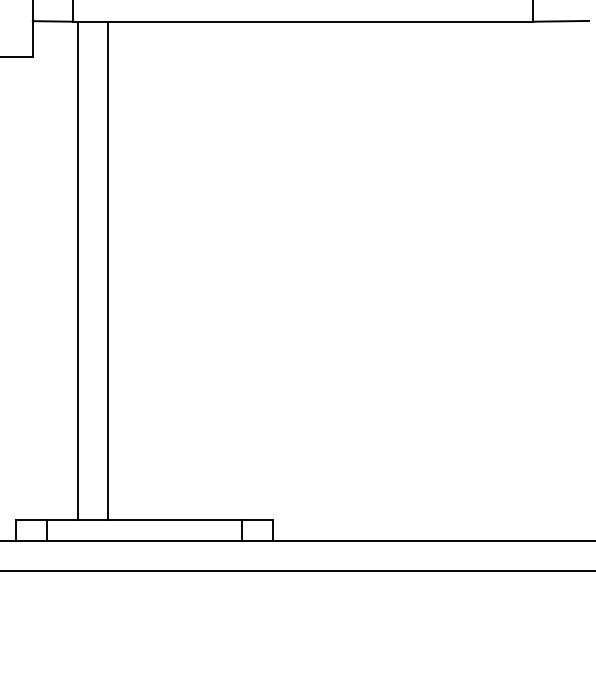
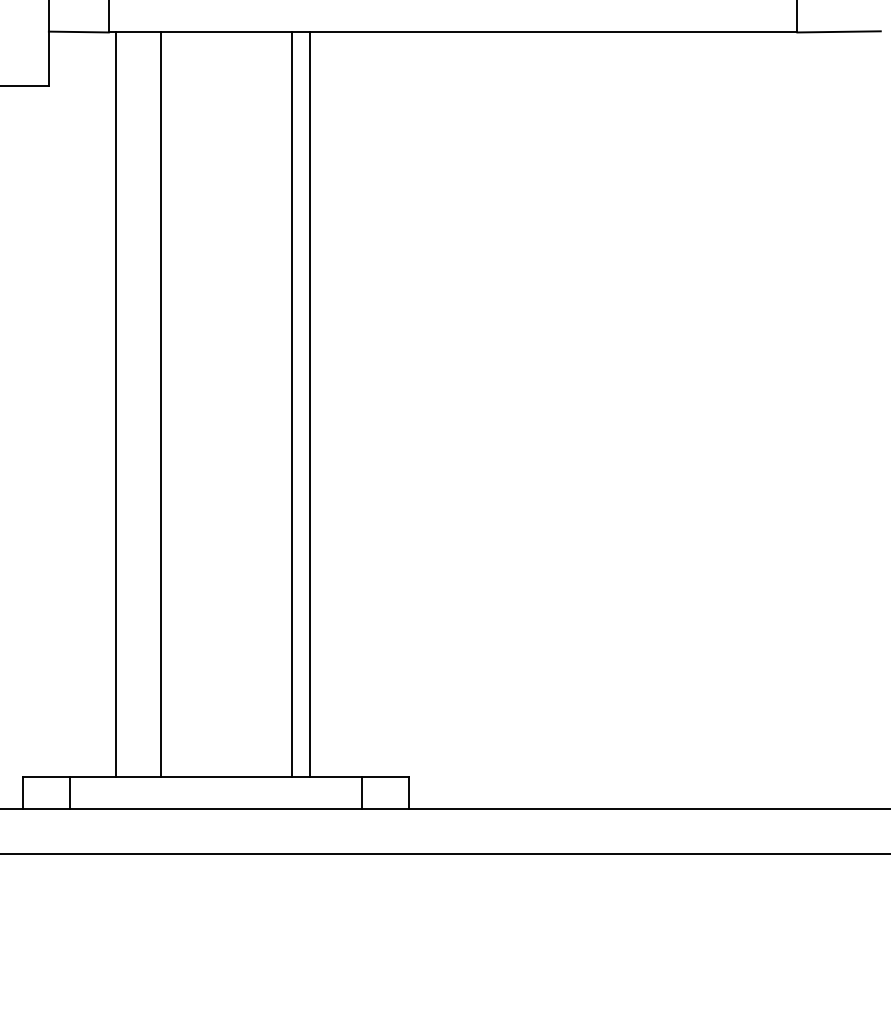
line: (195, 270) -> (292, 404), added
line: (207, 270) -> (310, 404), added

